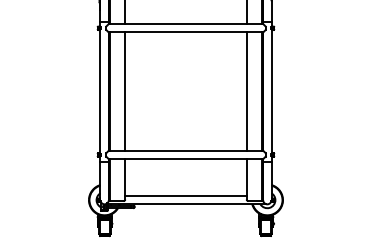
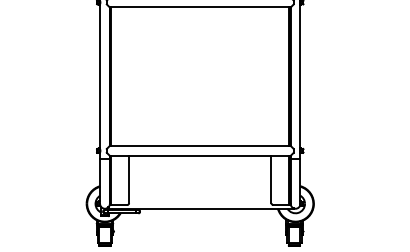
line: (125, 91) -> (129, 76), removed
line: (246, 91) -> (271, 76), removed
line: (185, 195) -> (199, 198), removed

